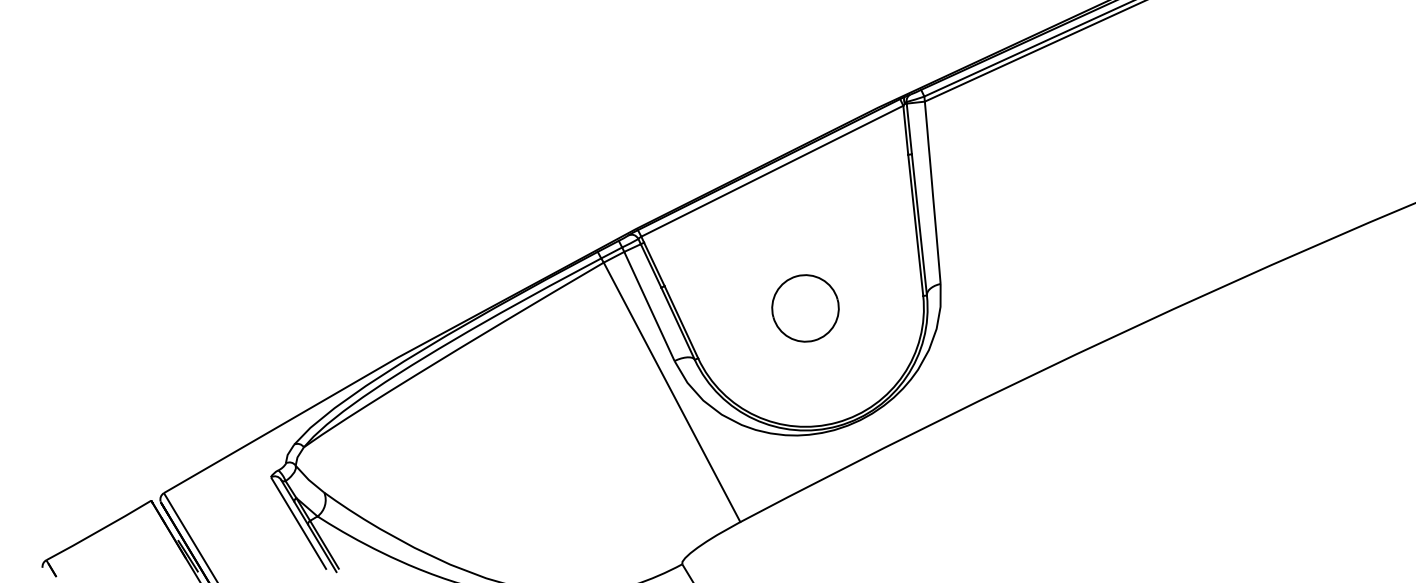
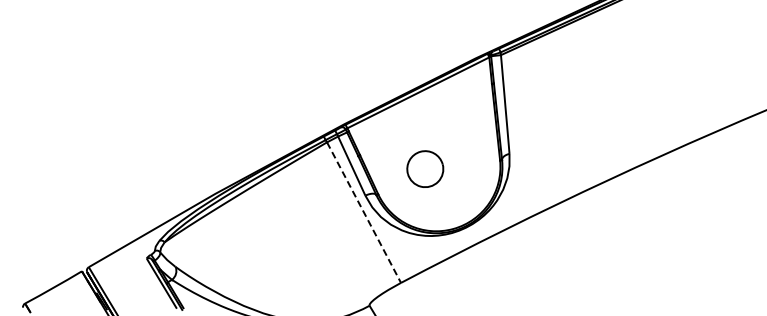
part: (805, 309) -> (425, 169), moved
line: (672, 393) -> (364, 213), solid -> dashed

